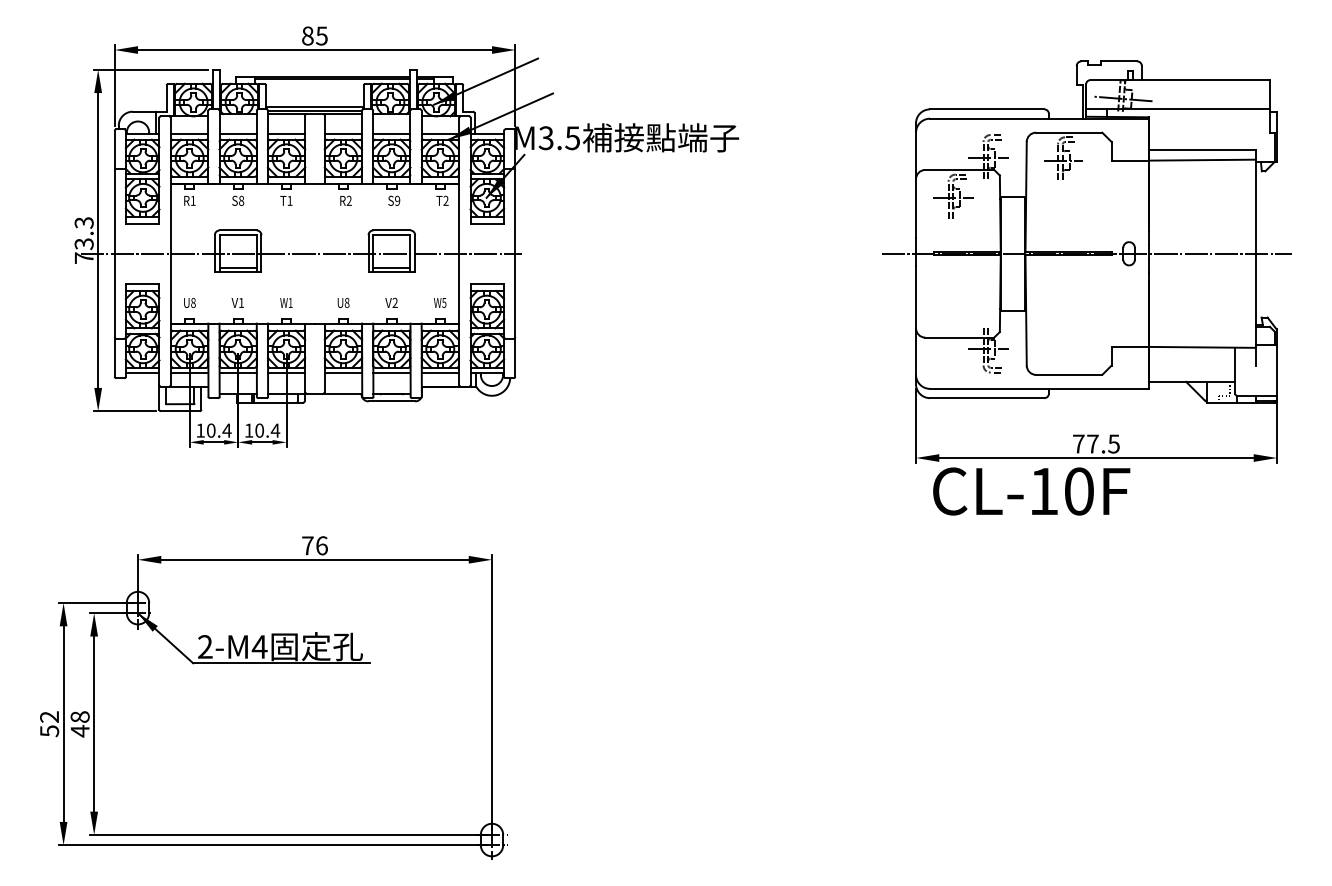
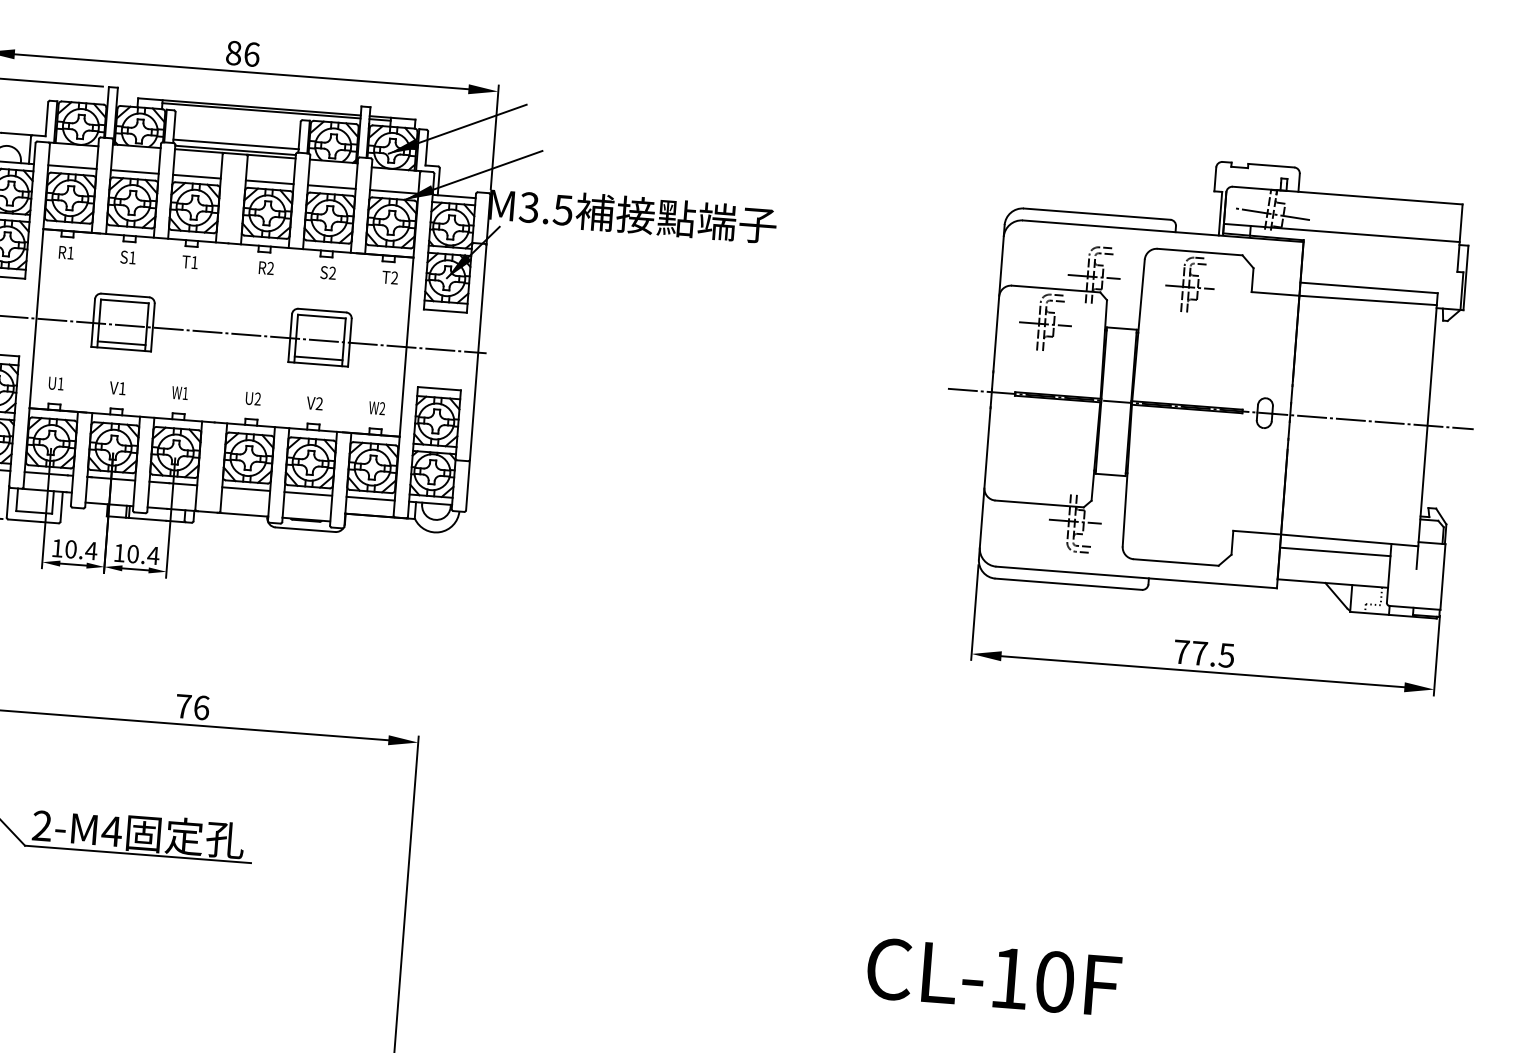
text: (321, 35) -> (251, 53), 85 -> 86
text: (241, 200) -> (132, 257), S8 -> S1
text: (397, 200) -> (332, 272), S9 -> S2
text: (193, 302) -> (61, 383), U8 -> U1
text: (444, 302) -> (382, 408), W5 -> W2
text: (346, 303) -> (256, 399), U8 -> U2
line: (1191, 357) -> (1334, 552), added
text: (1031, 491) -> (993, 977), moved

